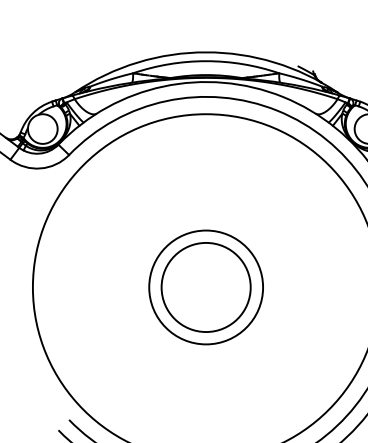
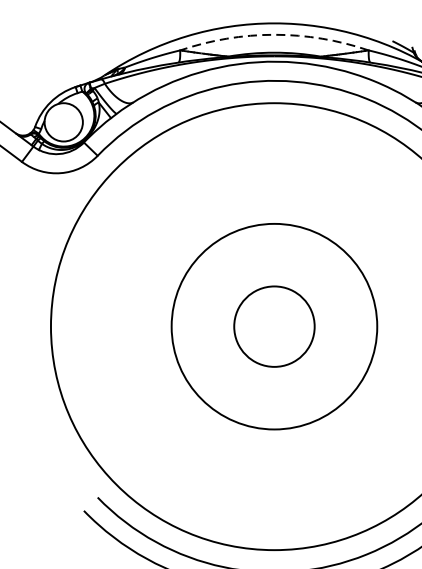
arc: (206, 61) -> (274, 35), solid -> dashed
circle: (205, 287) -> (273, 326), size x0.7
circle: (206, 287) -> (274, 326), size x1.4

